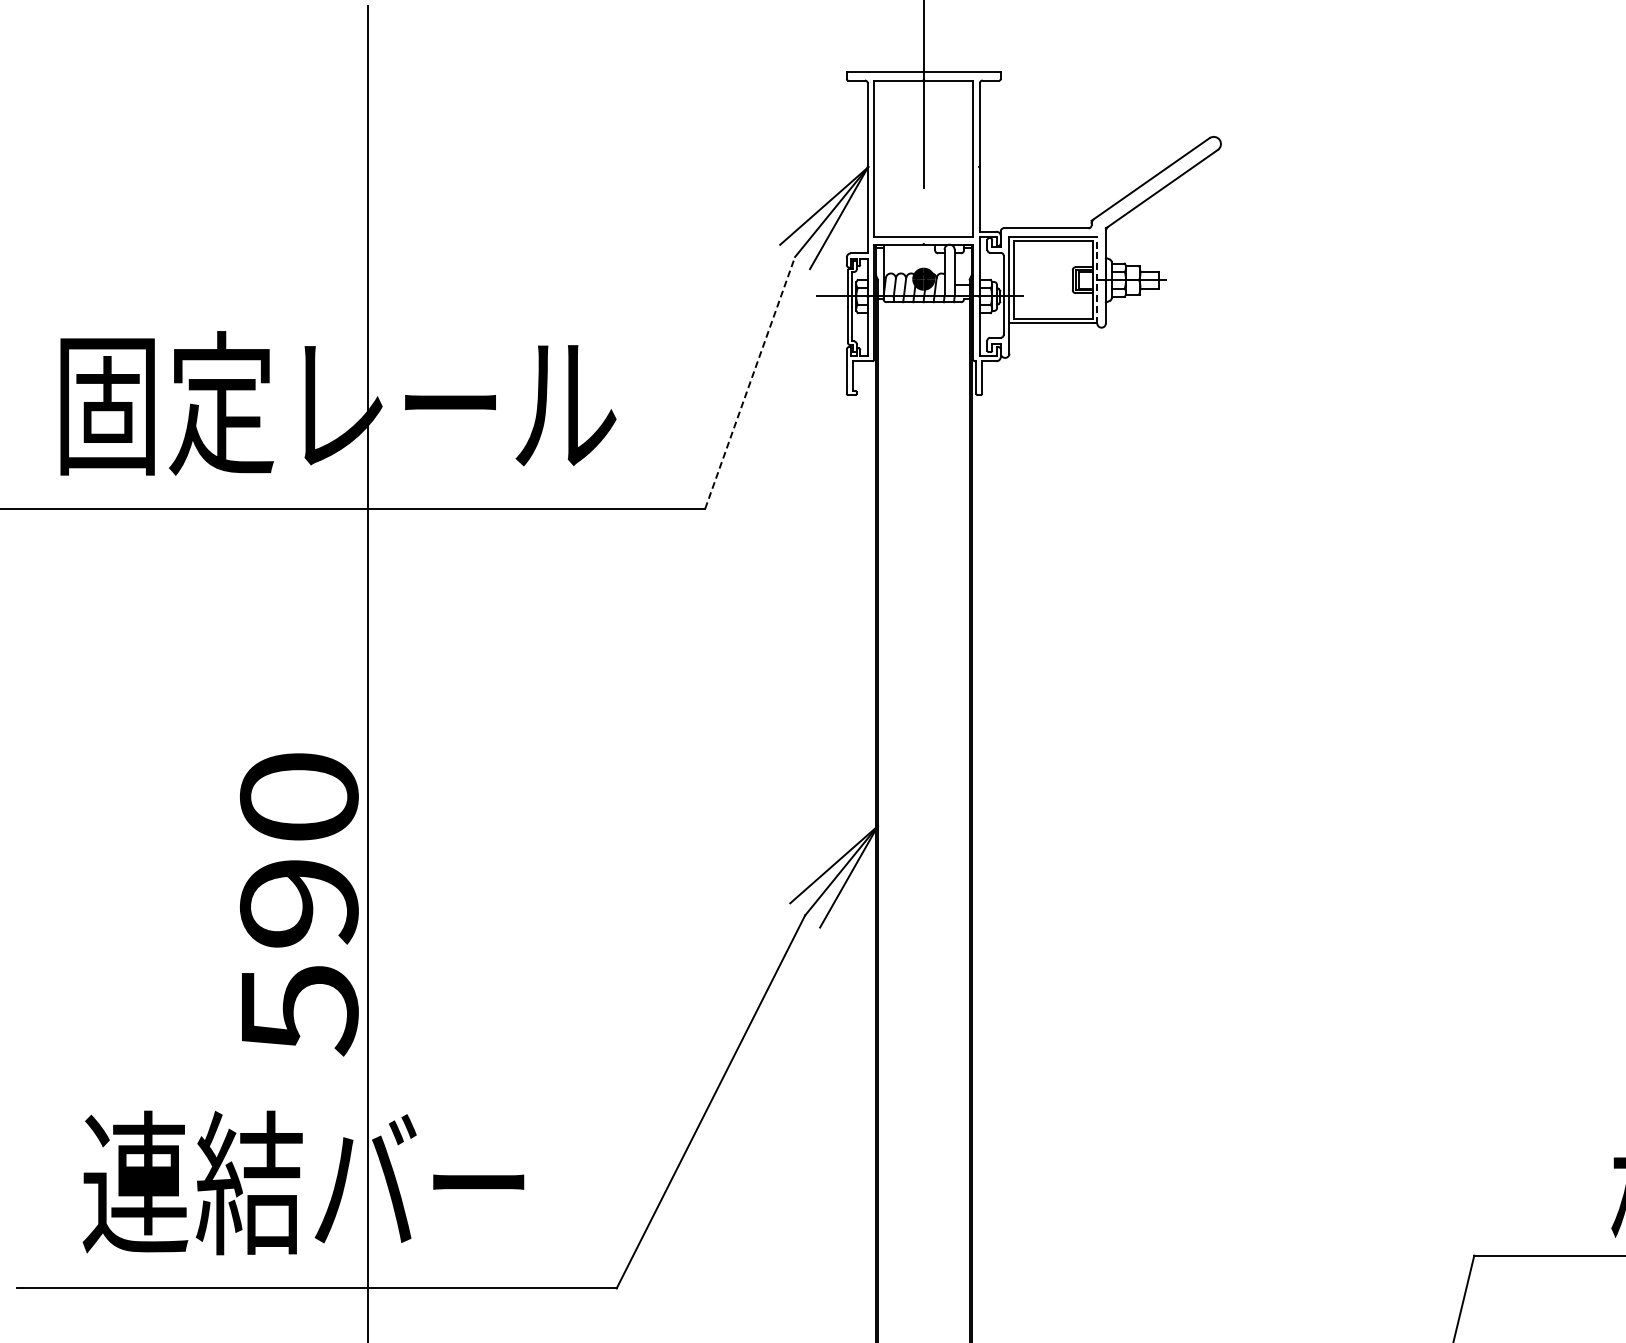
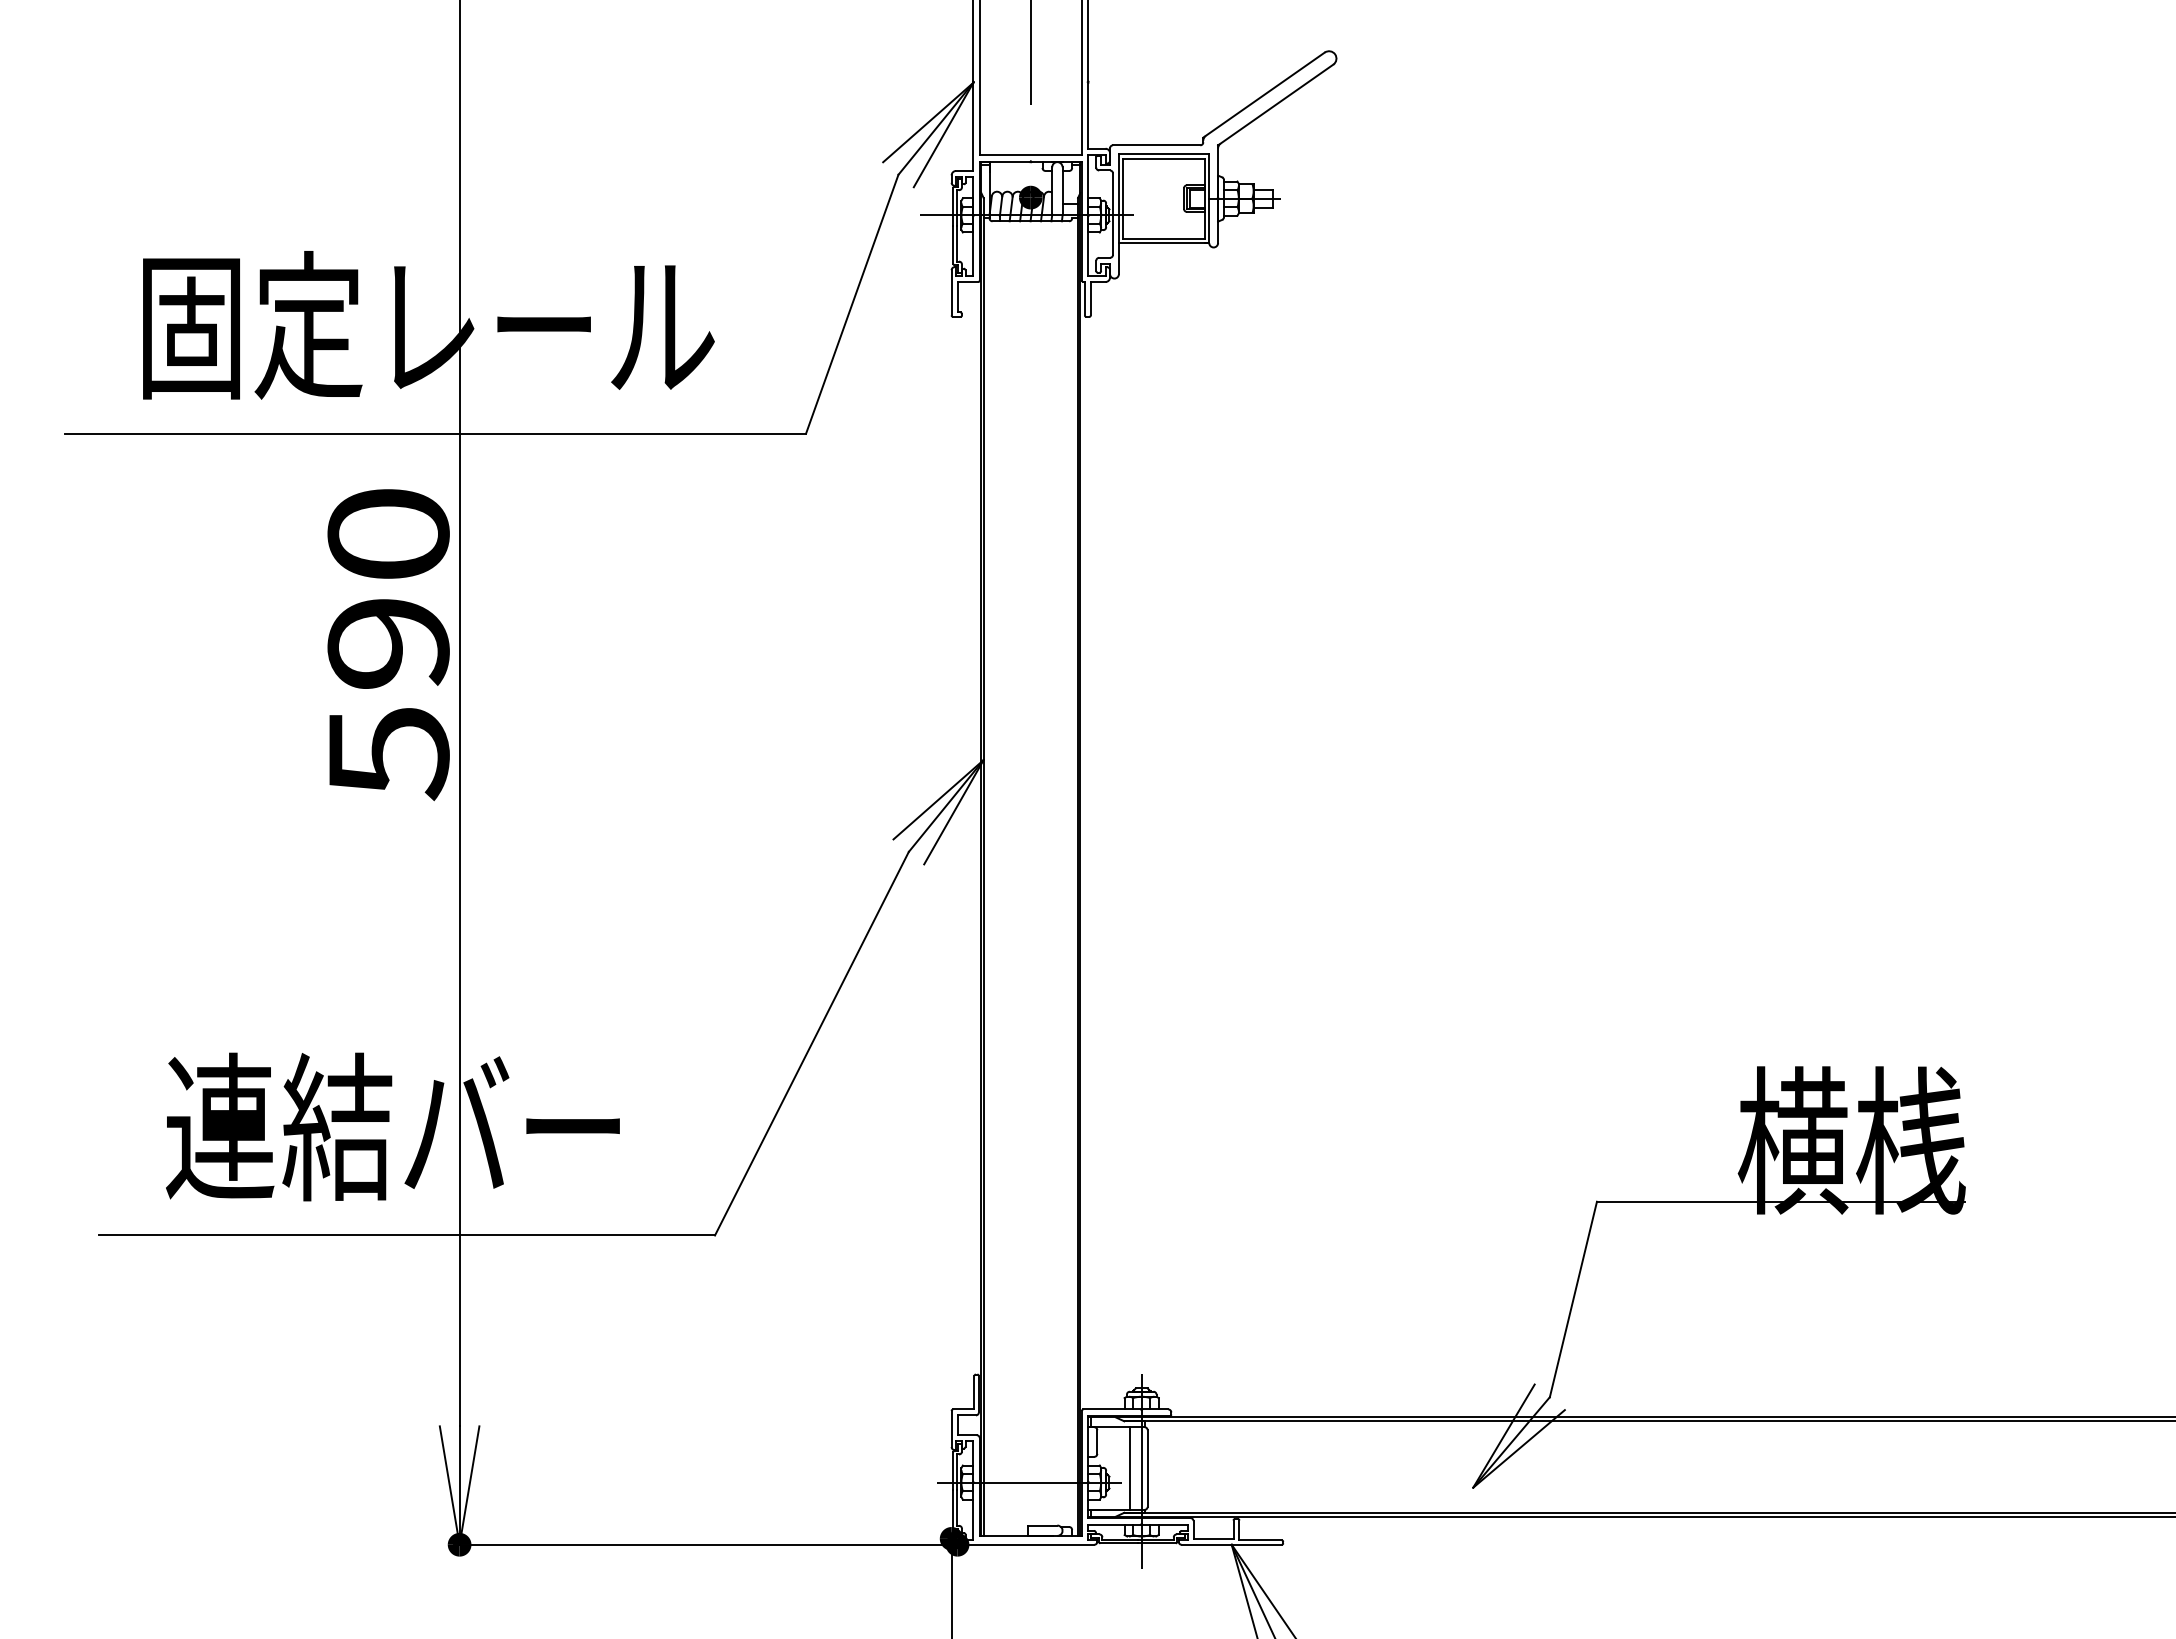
line: (1097, 280) -> (1209, 198), dashed -> solid
line: (750, 383) -> (852, 304), dashed -> solid
text: (299, 905) -> (388, 645), moved

